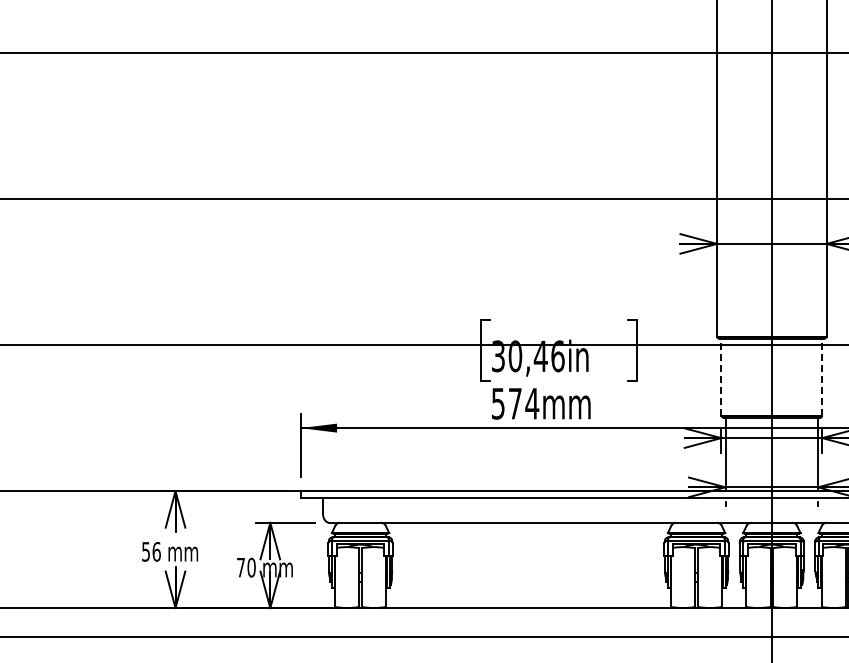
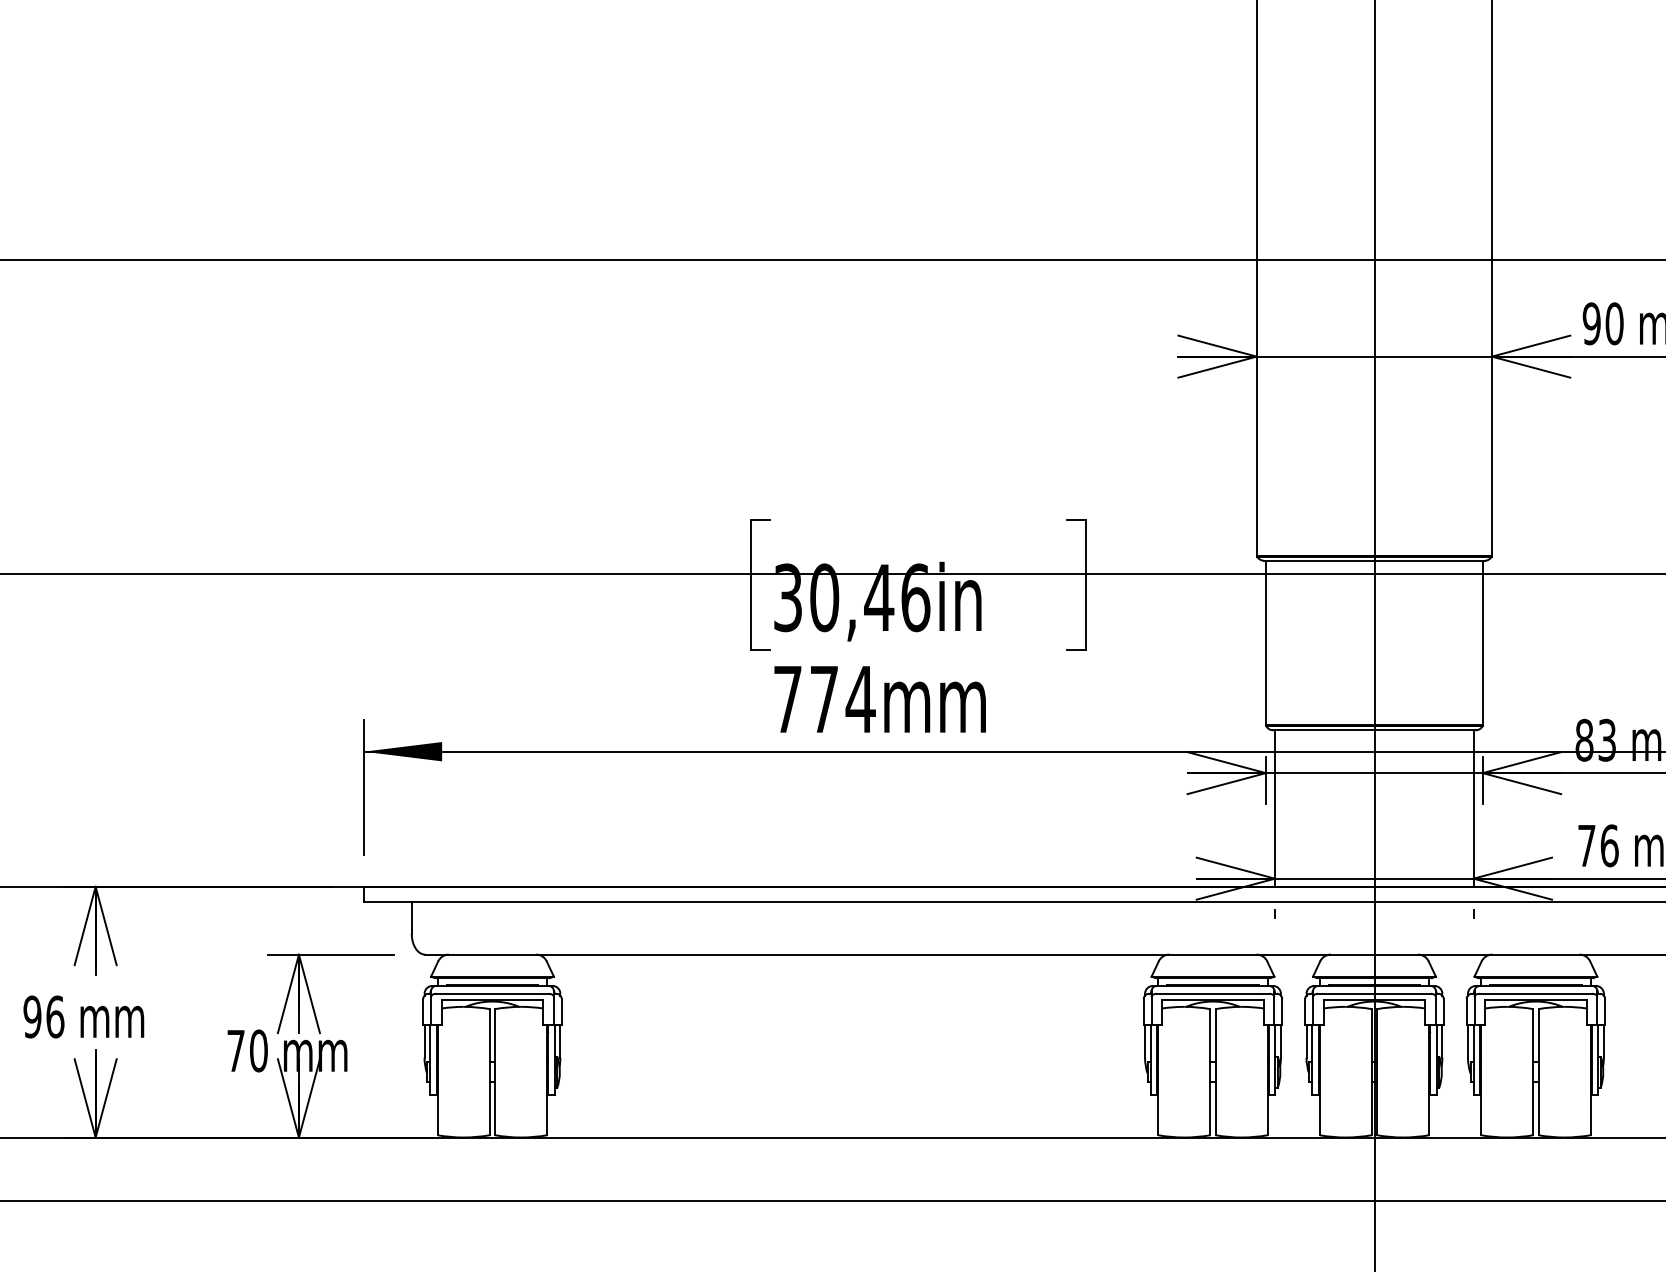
line: (721, 376) -> (1266, 640), dashed -> solid
line: (822, 376) -> (1483, 640), dashed -> solid
text: (498, 403) -> (788, 698), 574mm -> 774mm
text: (145, 551) -> (31, 1016), 56 -> 96

